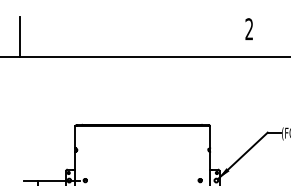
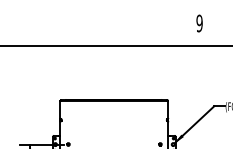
text: (249, 29) -> (199, 23), 2 -> 9
line: (19, 36) -> (15, 29), removed

